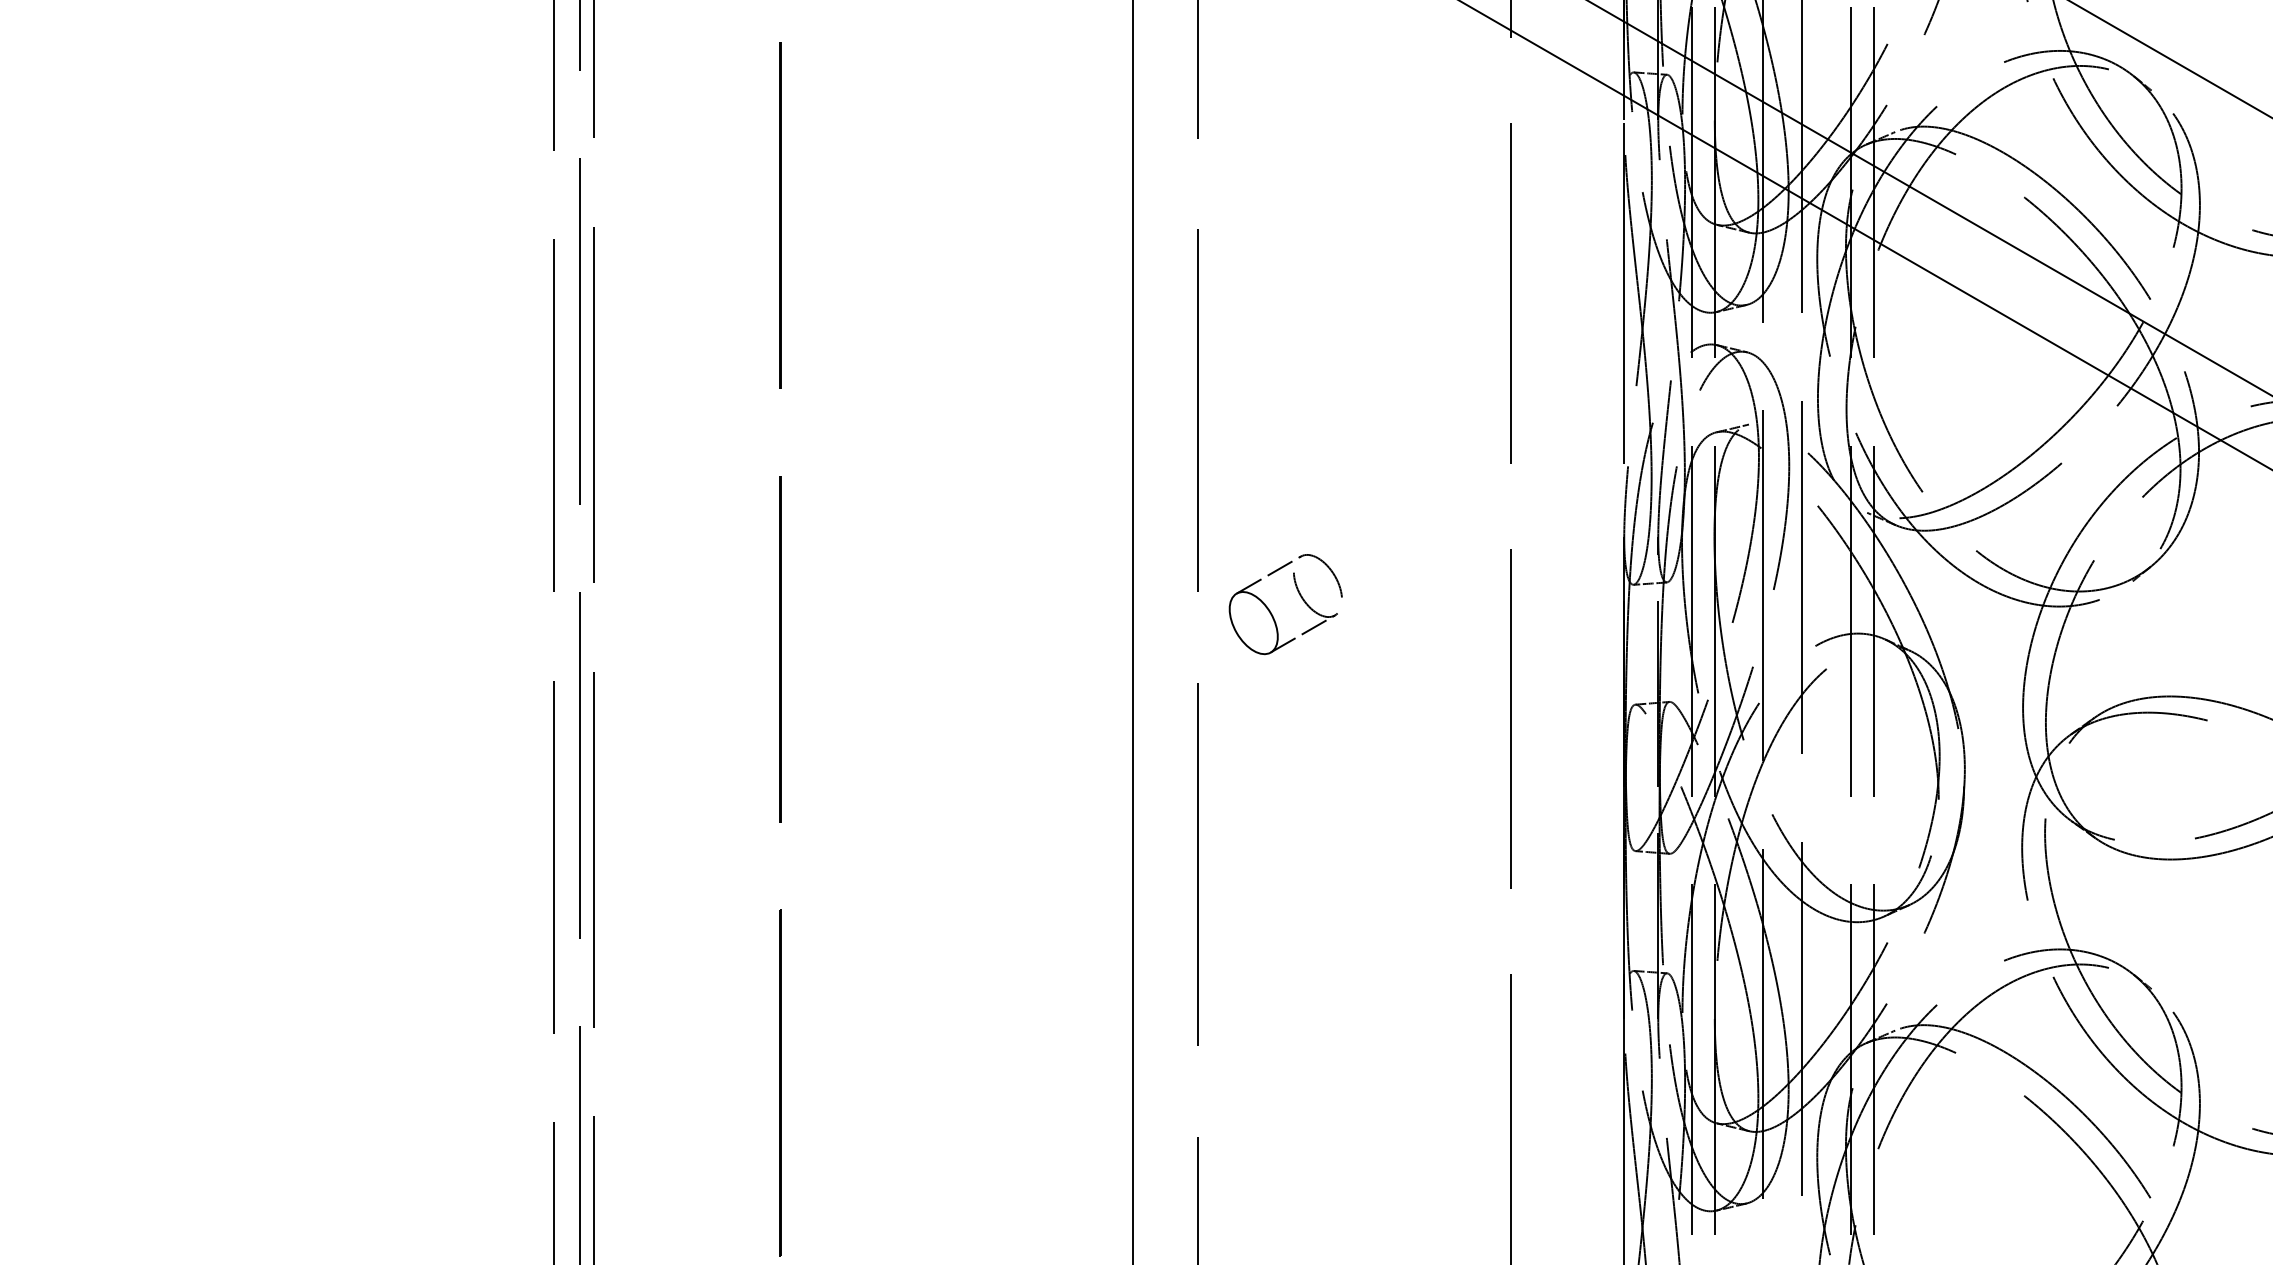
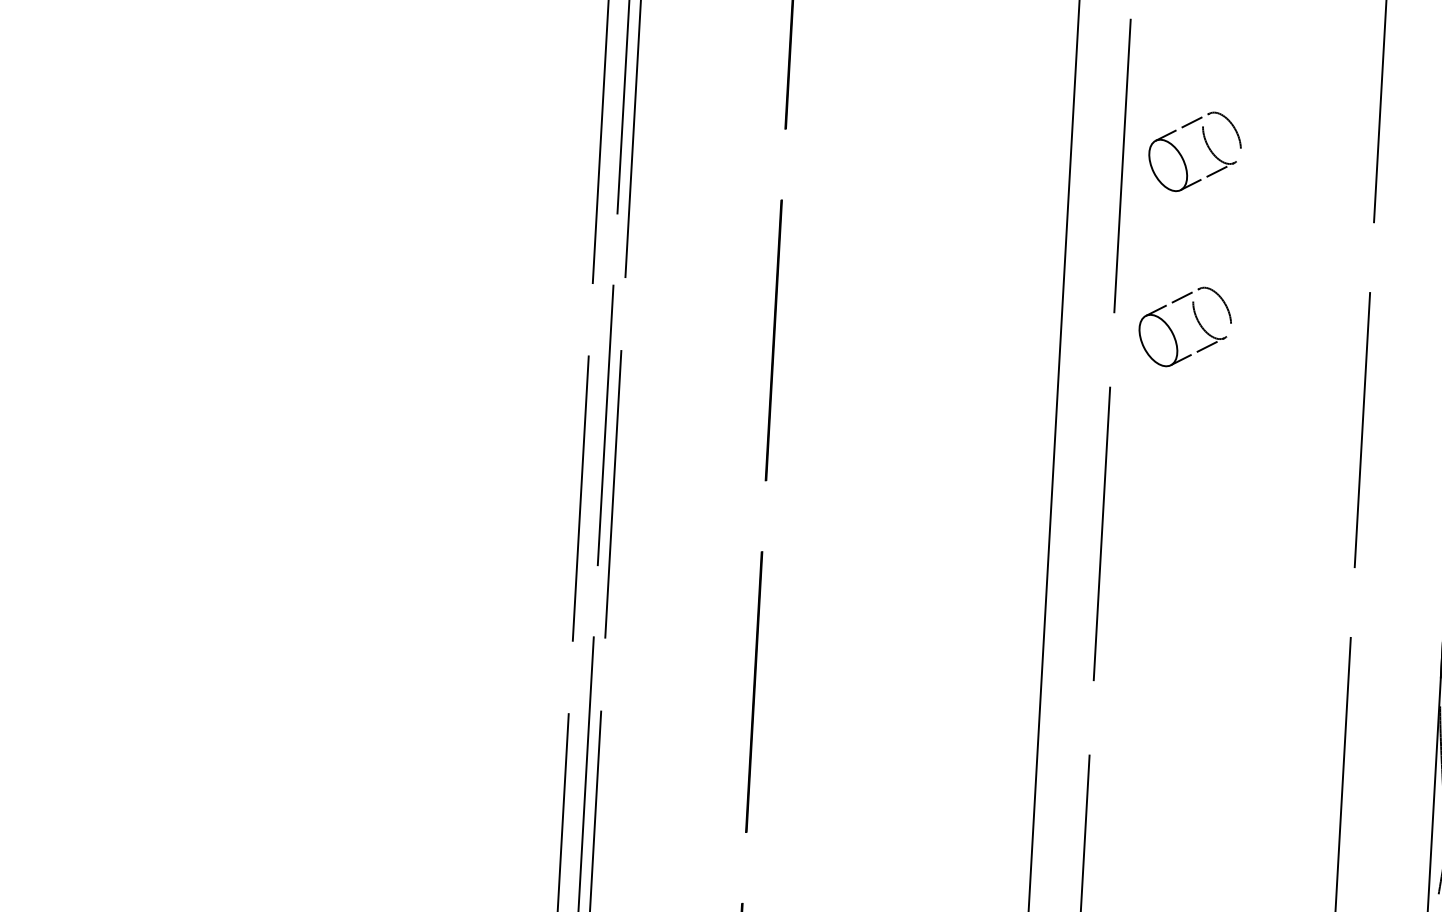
part: (1271, 396) -> (1183, 157), added

